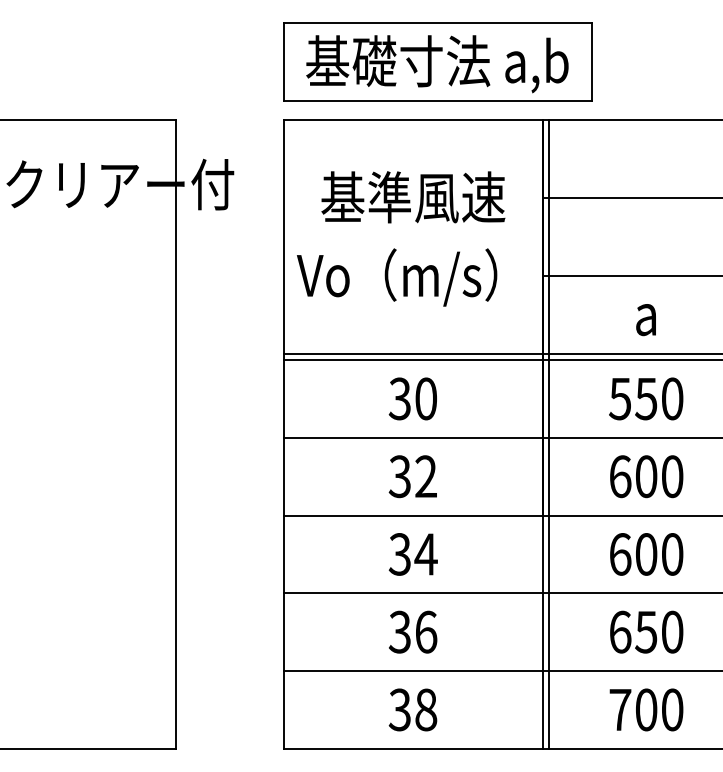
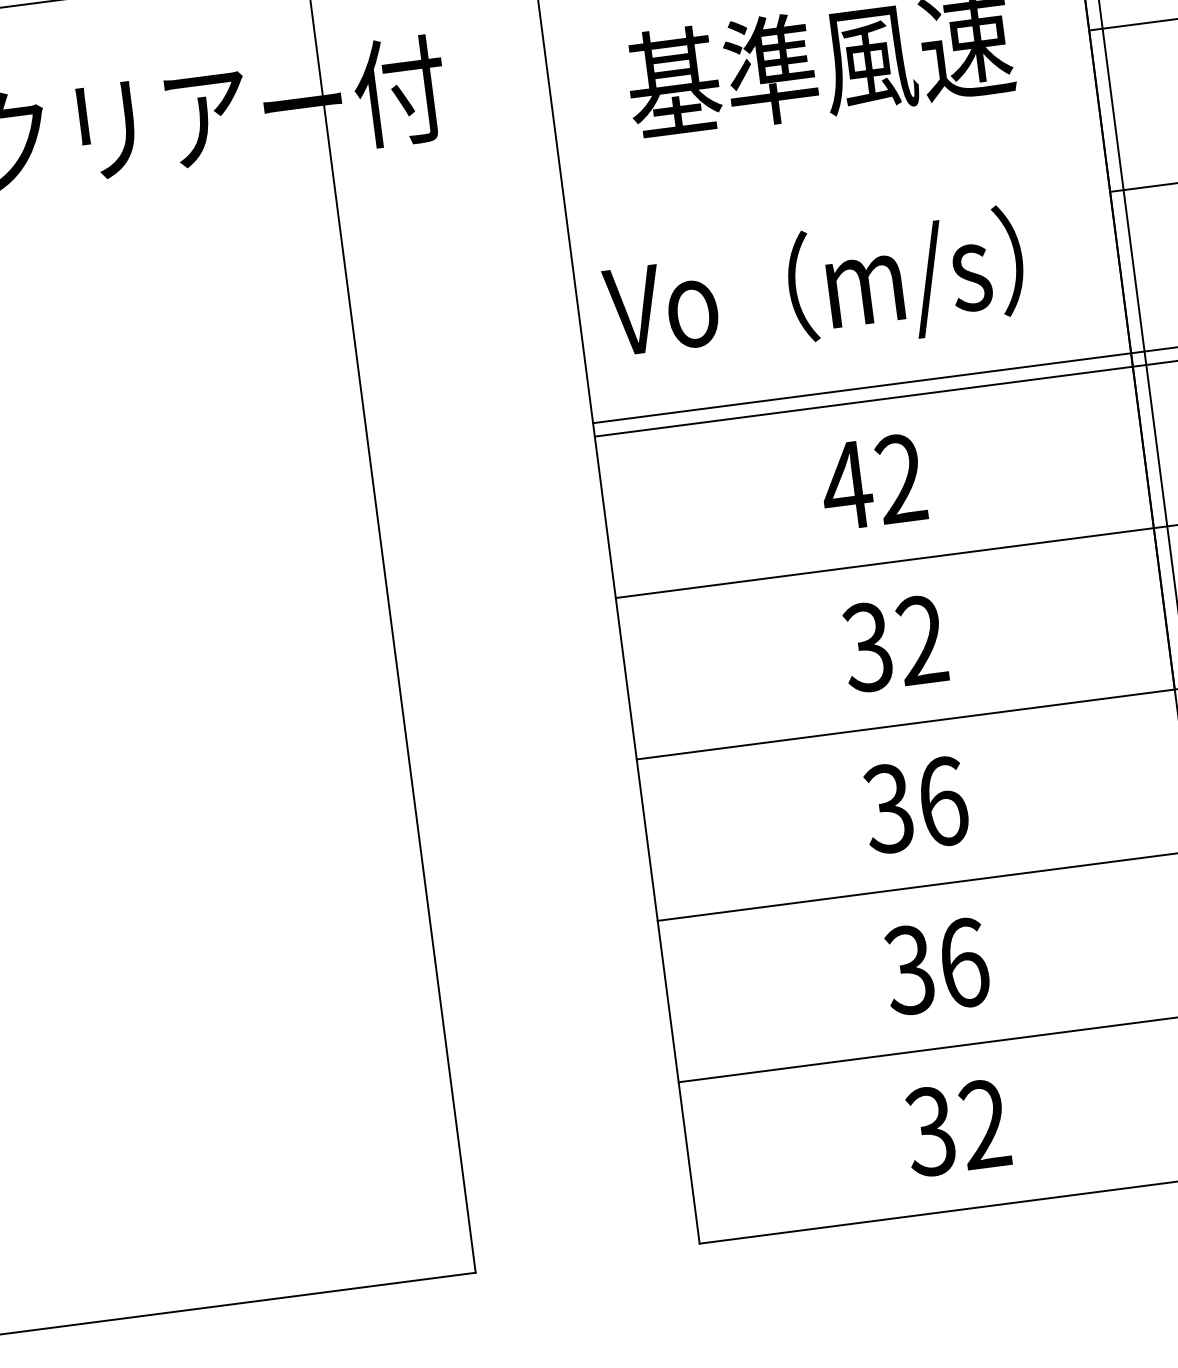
text: (397, 277) -> (816, 290), moved
text: (412, 398) -> (872, 481), 30 -> 42
text: (425, 554) -> (941, 802), 34 -> 36
text: (426, 709) -> (985, 1123), 38 -> 32

